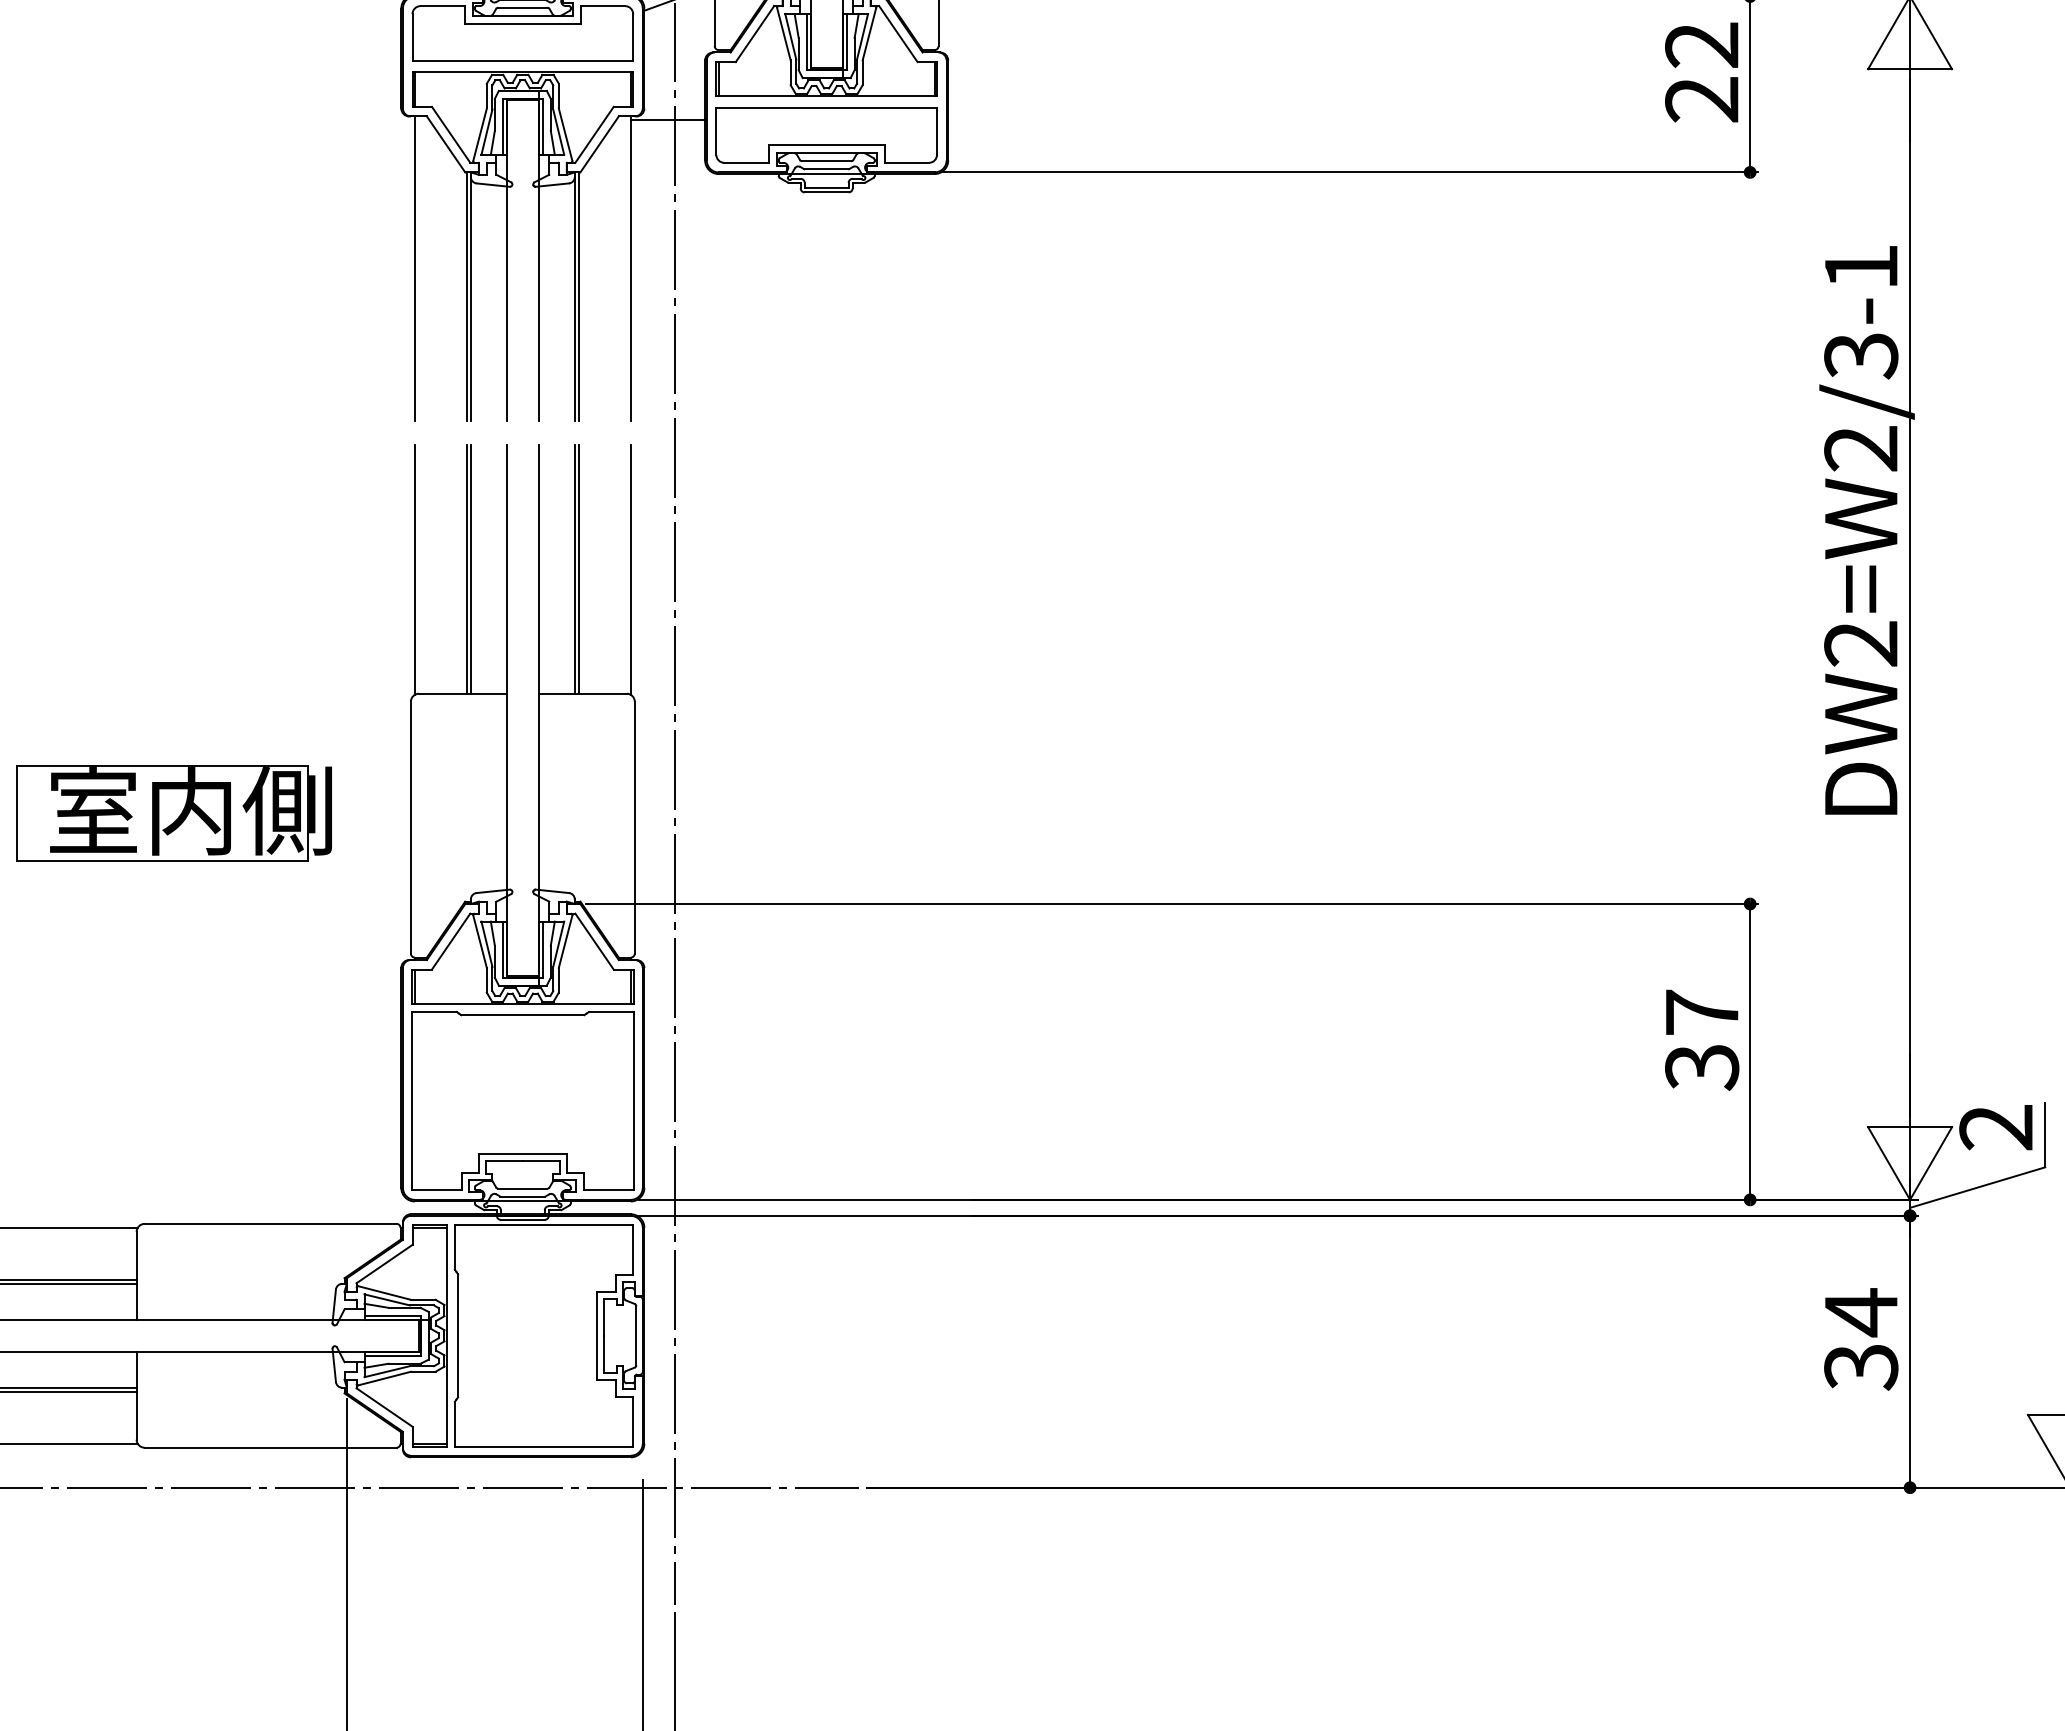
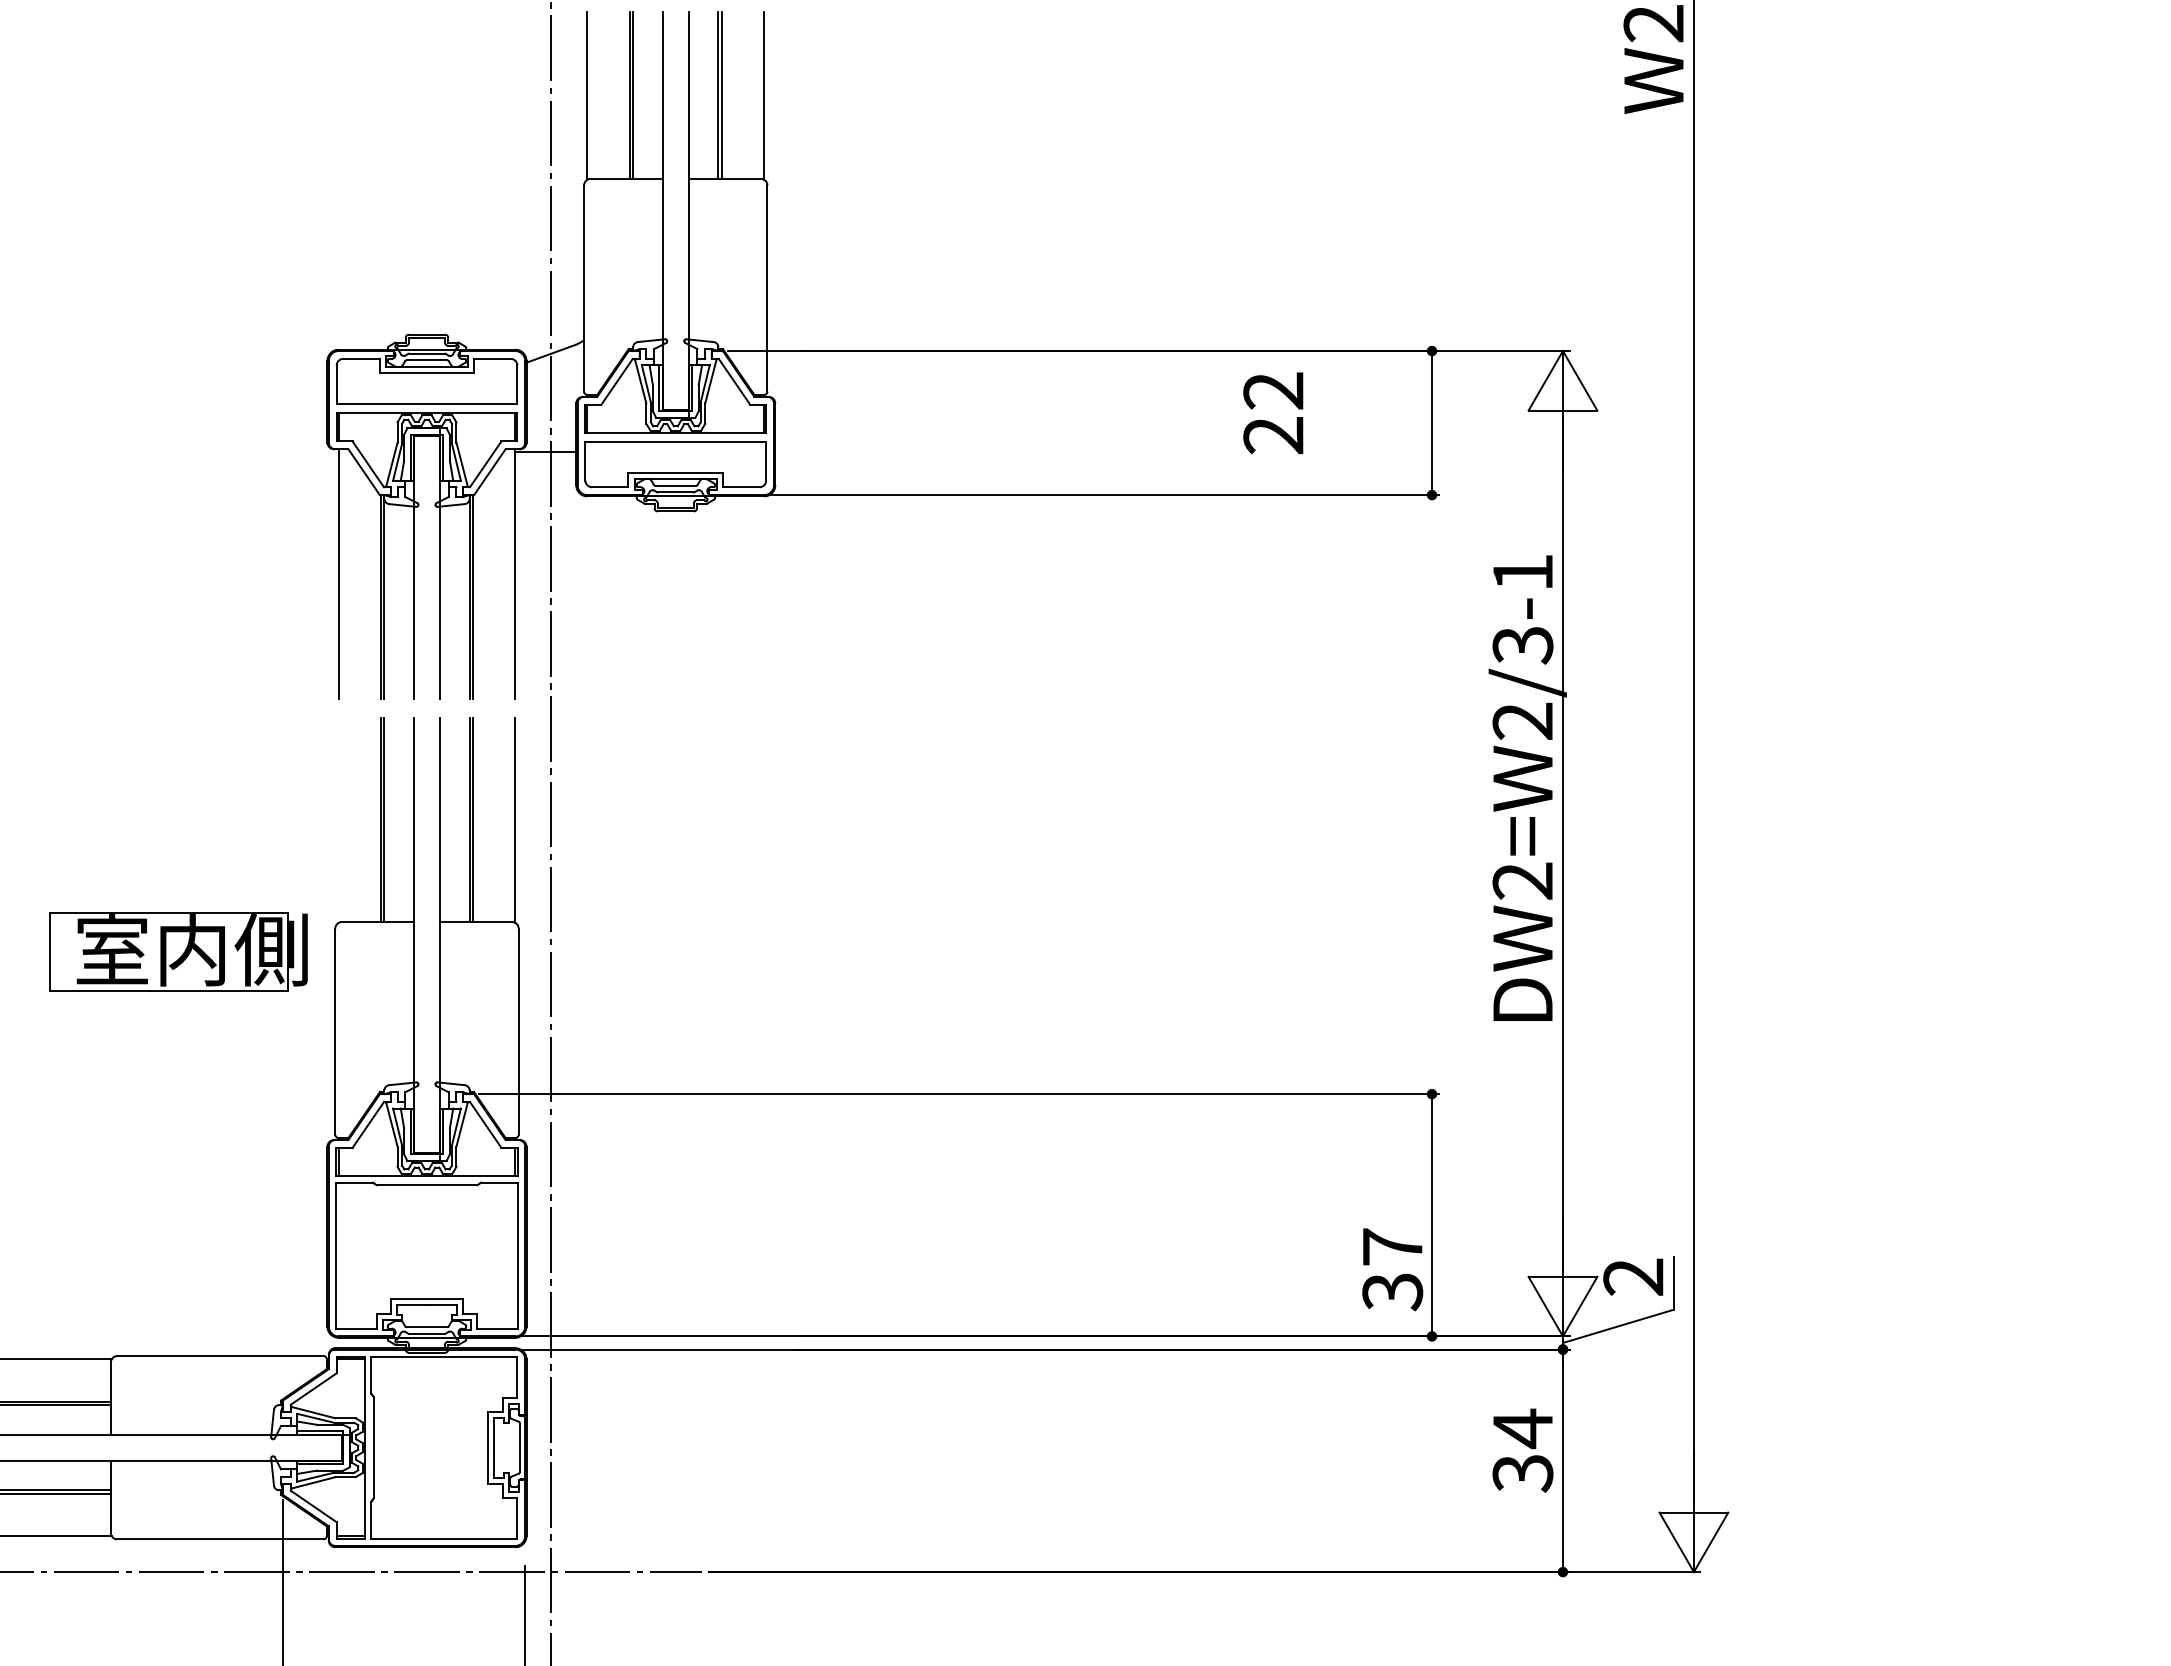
text: (1701, 72) -> (1273, 413), moved
line: (414, 569) -> (338, 820), removed
part: (174, 812) -> (178, 951), moved
text: (1701, 1039) -> (1392, 1269), moved

